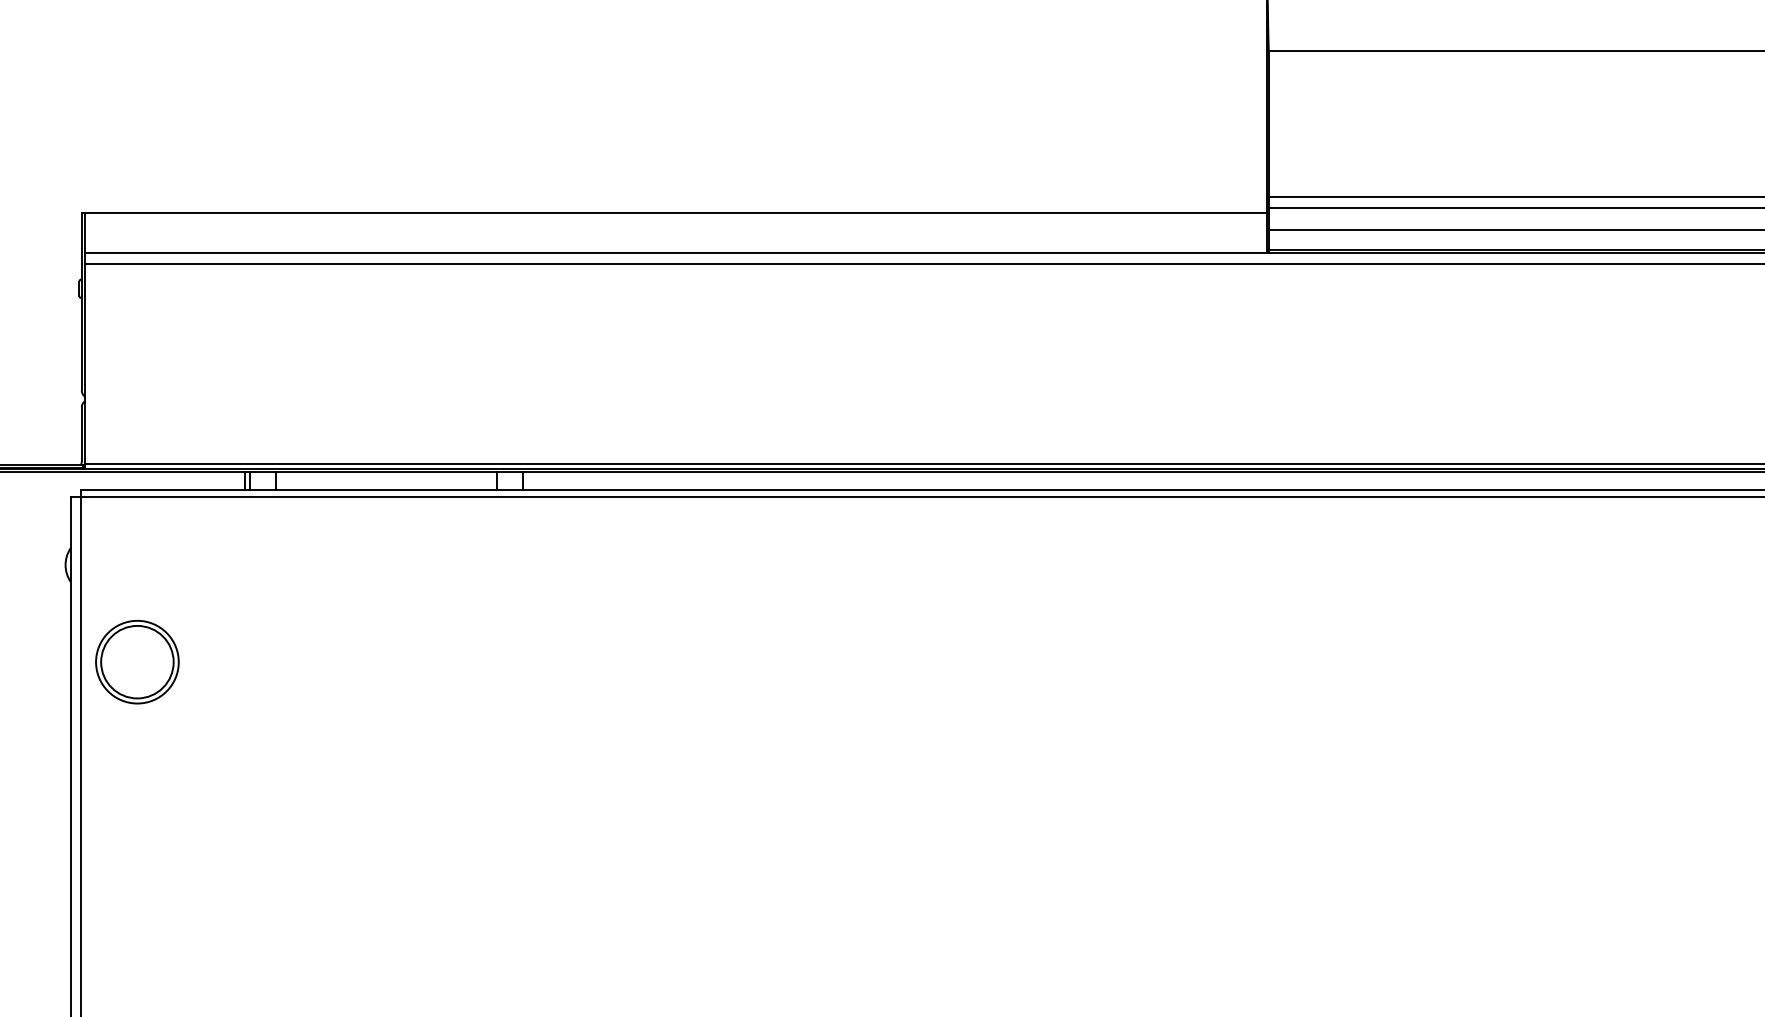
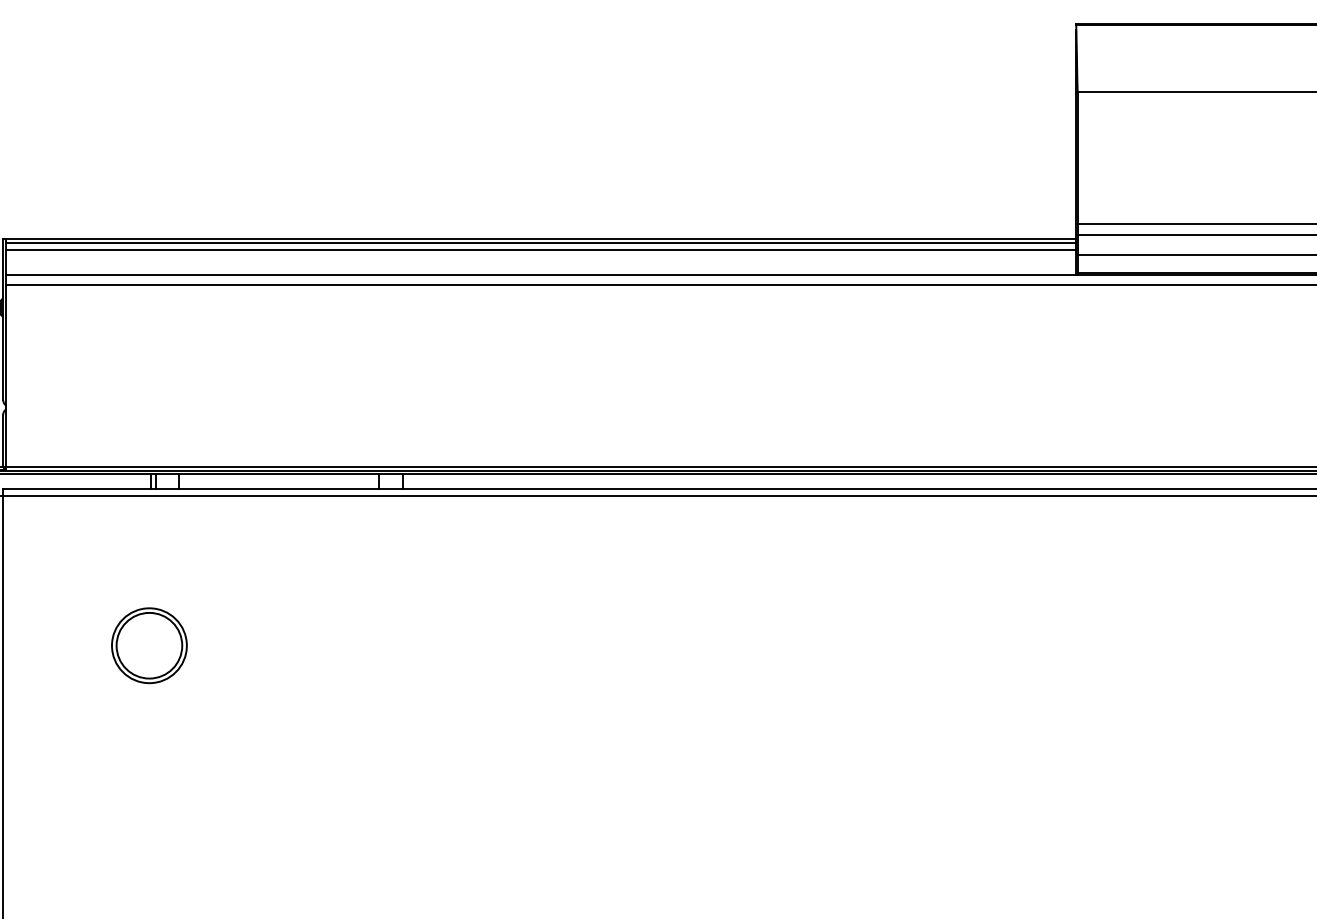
line: (676, 216) -> (541, 242), added
line: (676, 224) -> (541, 249), added
part: (137, 661) -> (149, 645), moved

